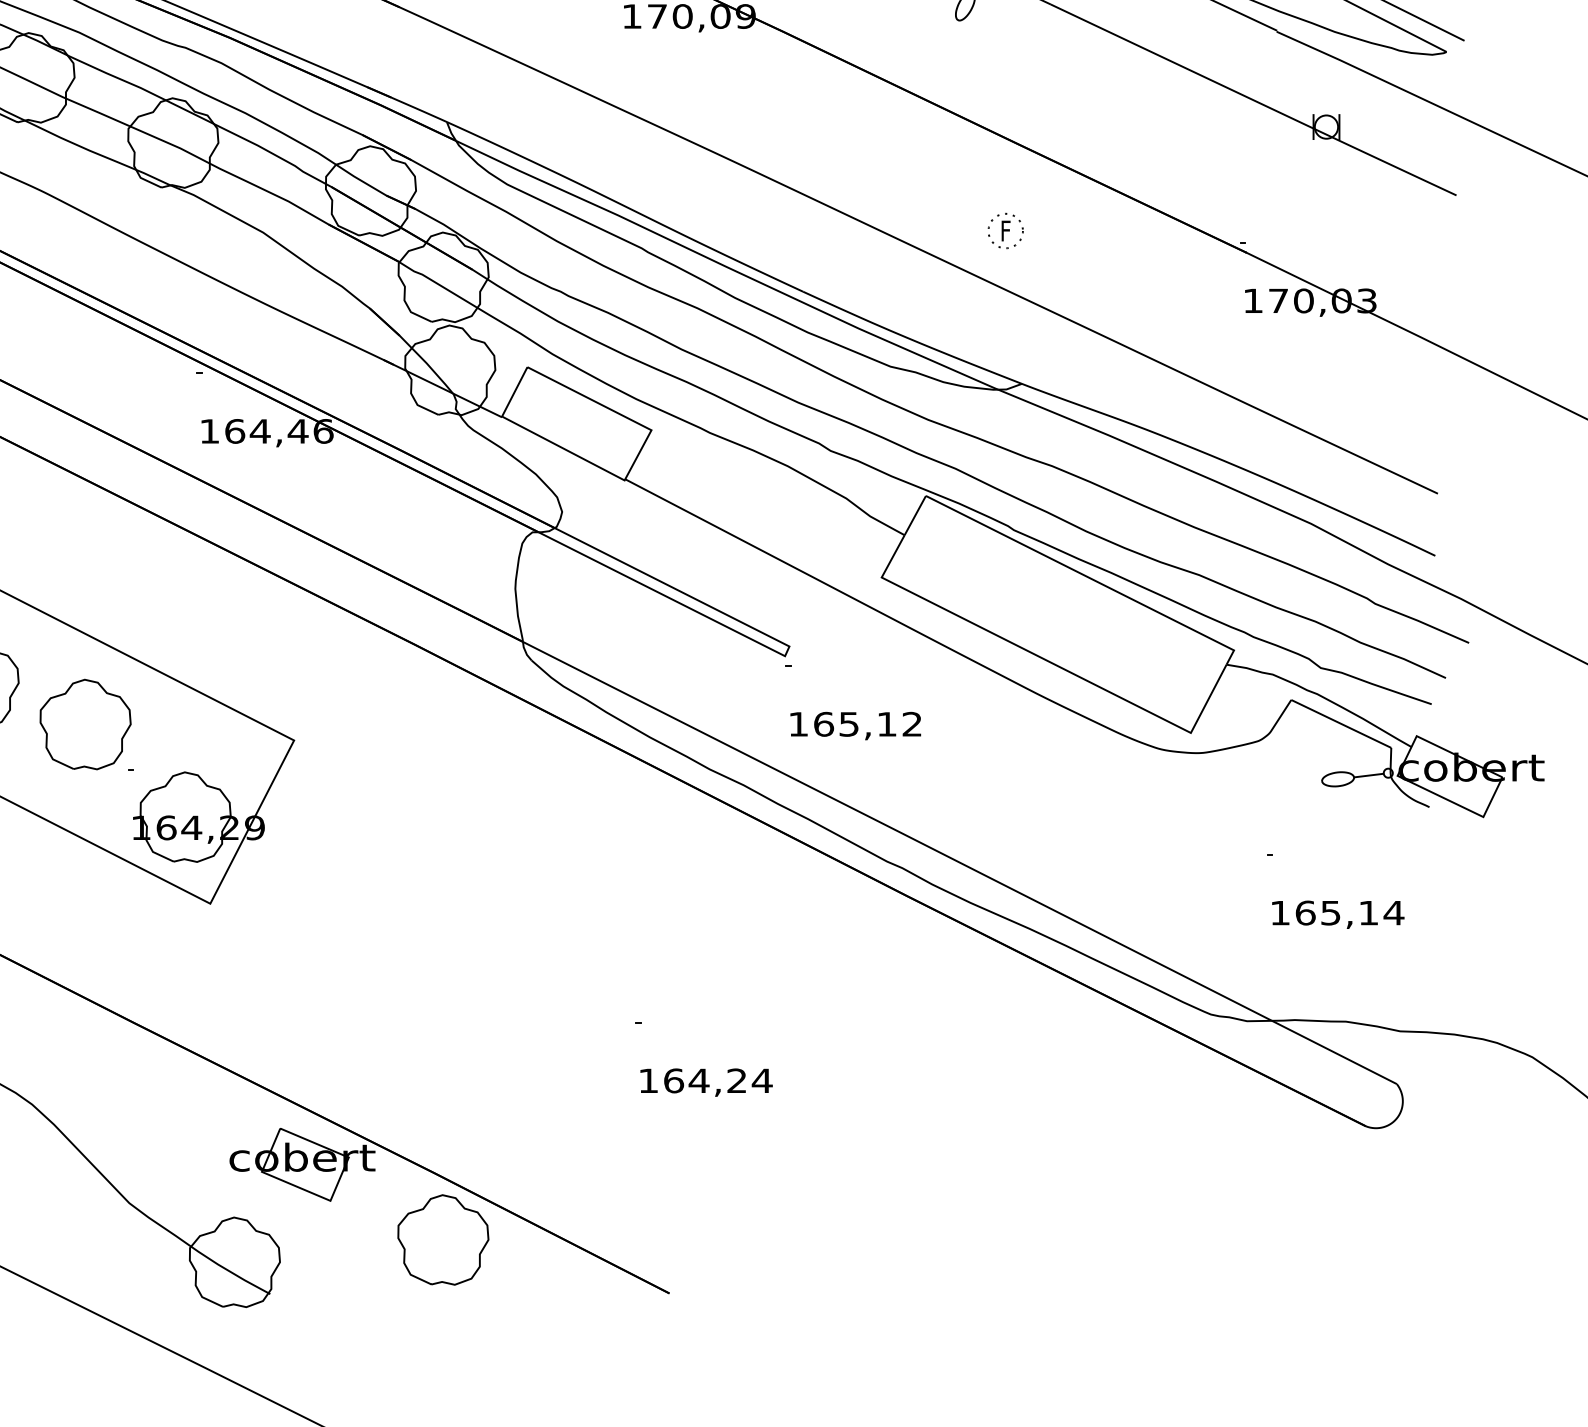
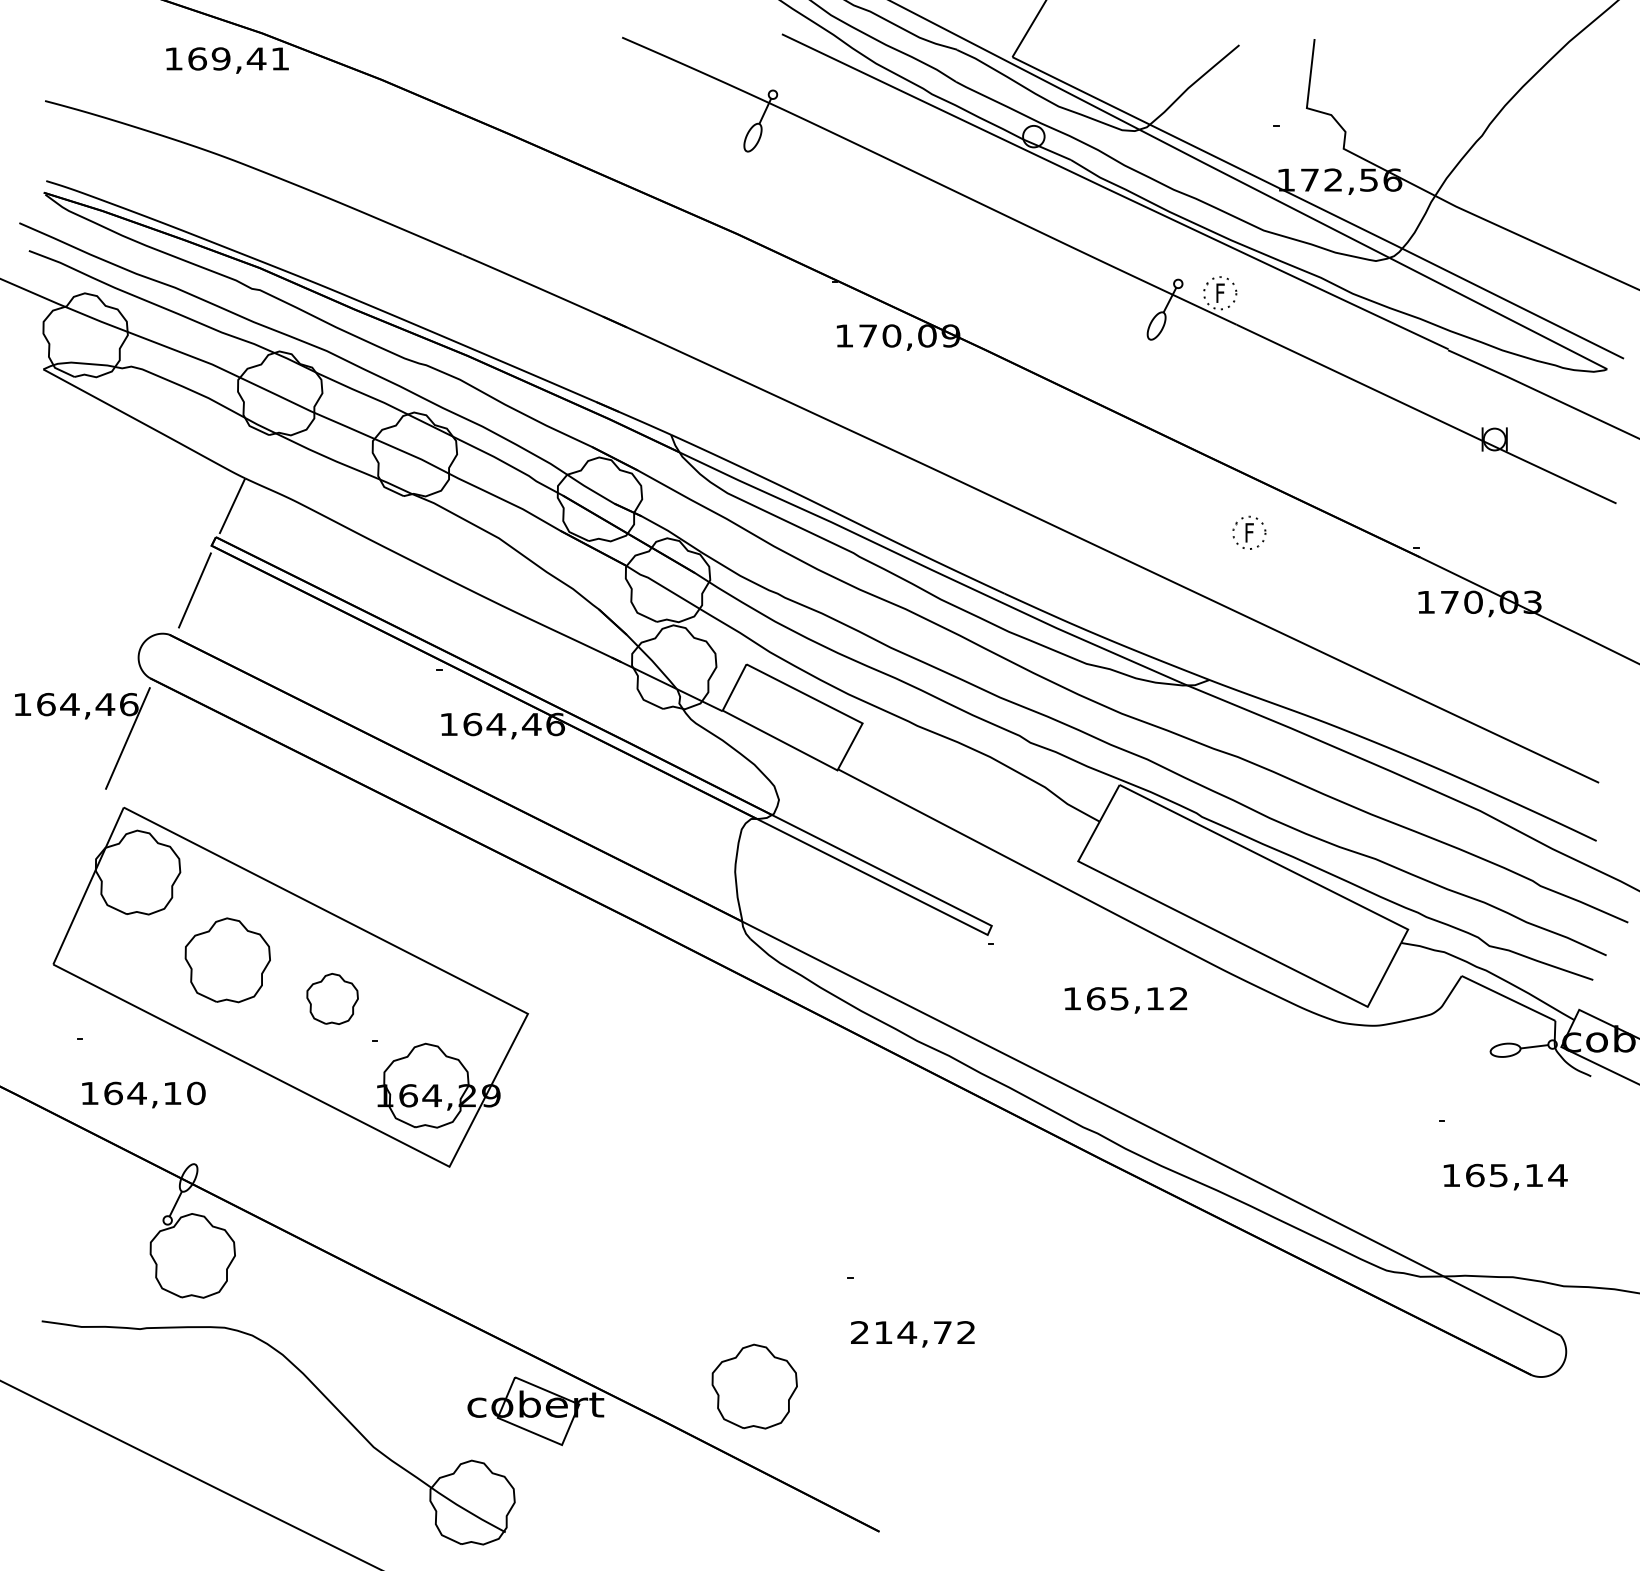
part: (1005, 230) -> (1249, 532), moved
part: (85, 724) -> (332, 998), size x0.6
text: (855, 726) -> (1125, 1000), moved
text: (705, 1080) -> (913, 1332), 164,24 -> 214,72
part: (443, 1239) -> (754, 1386), moved

